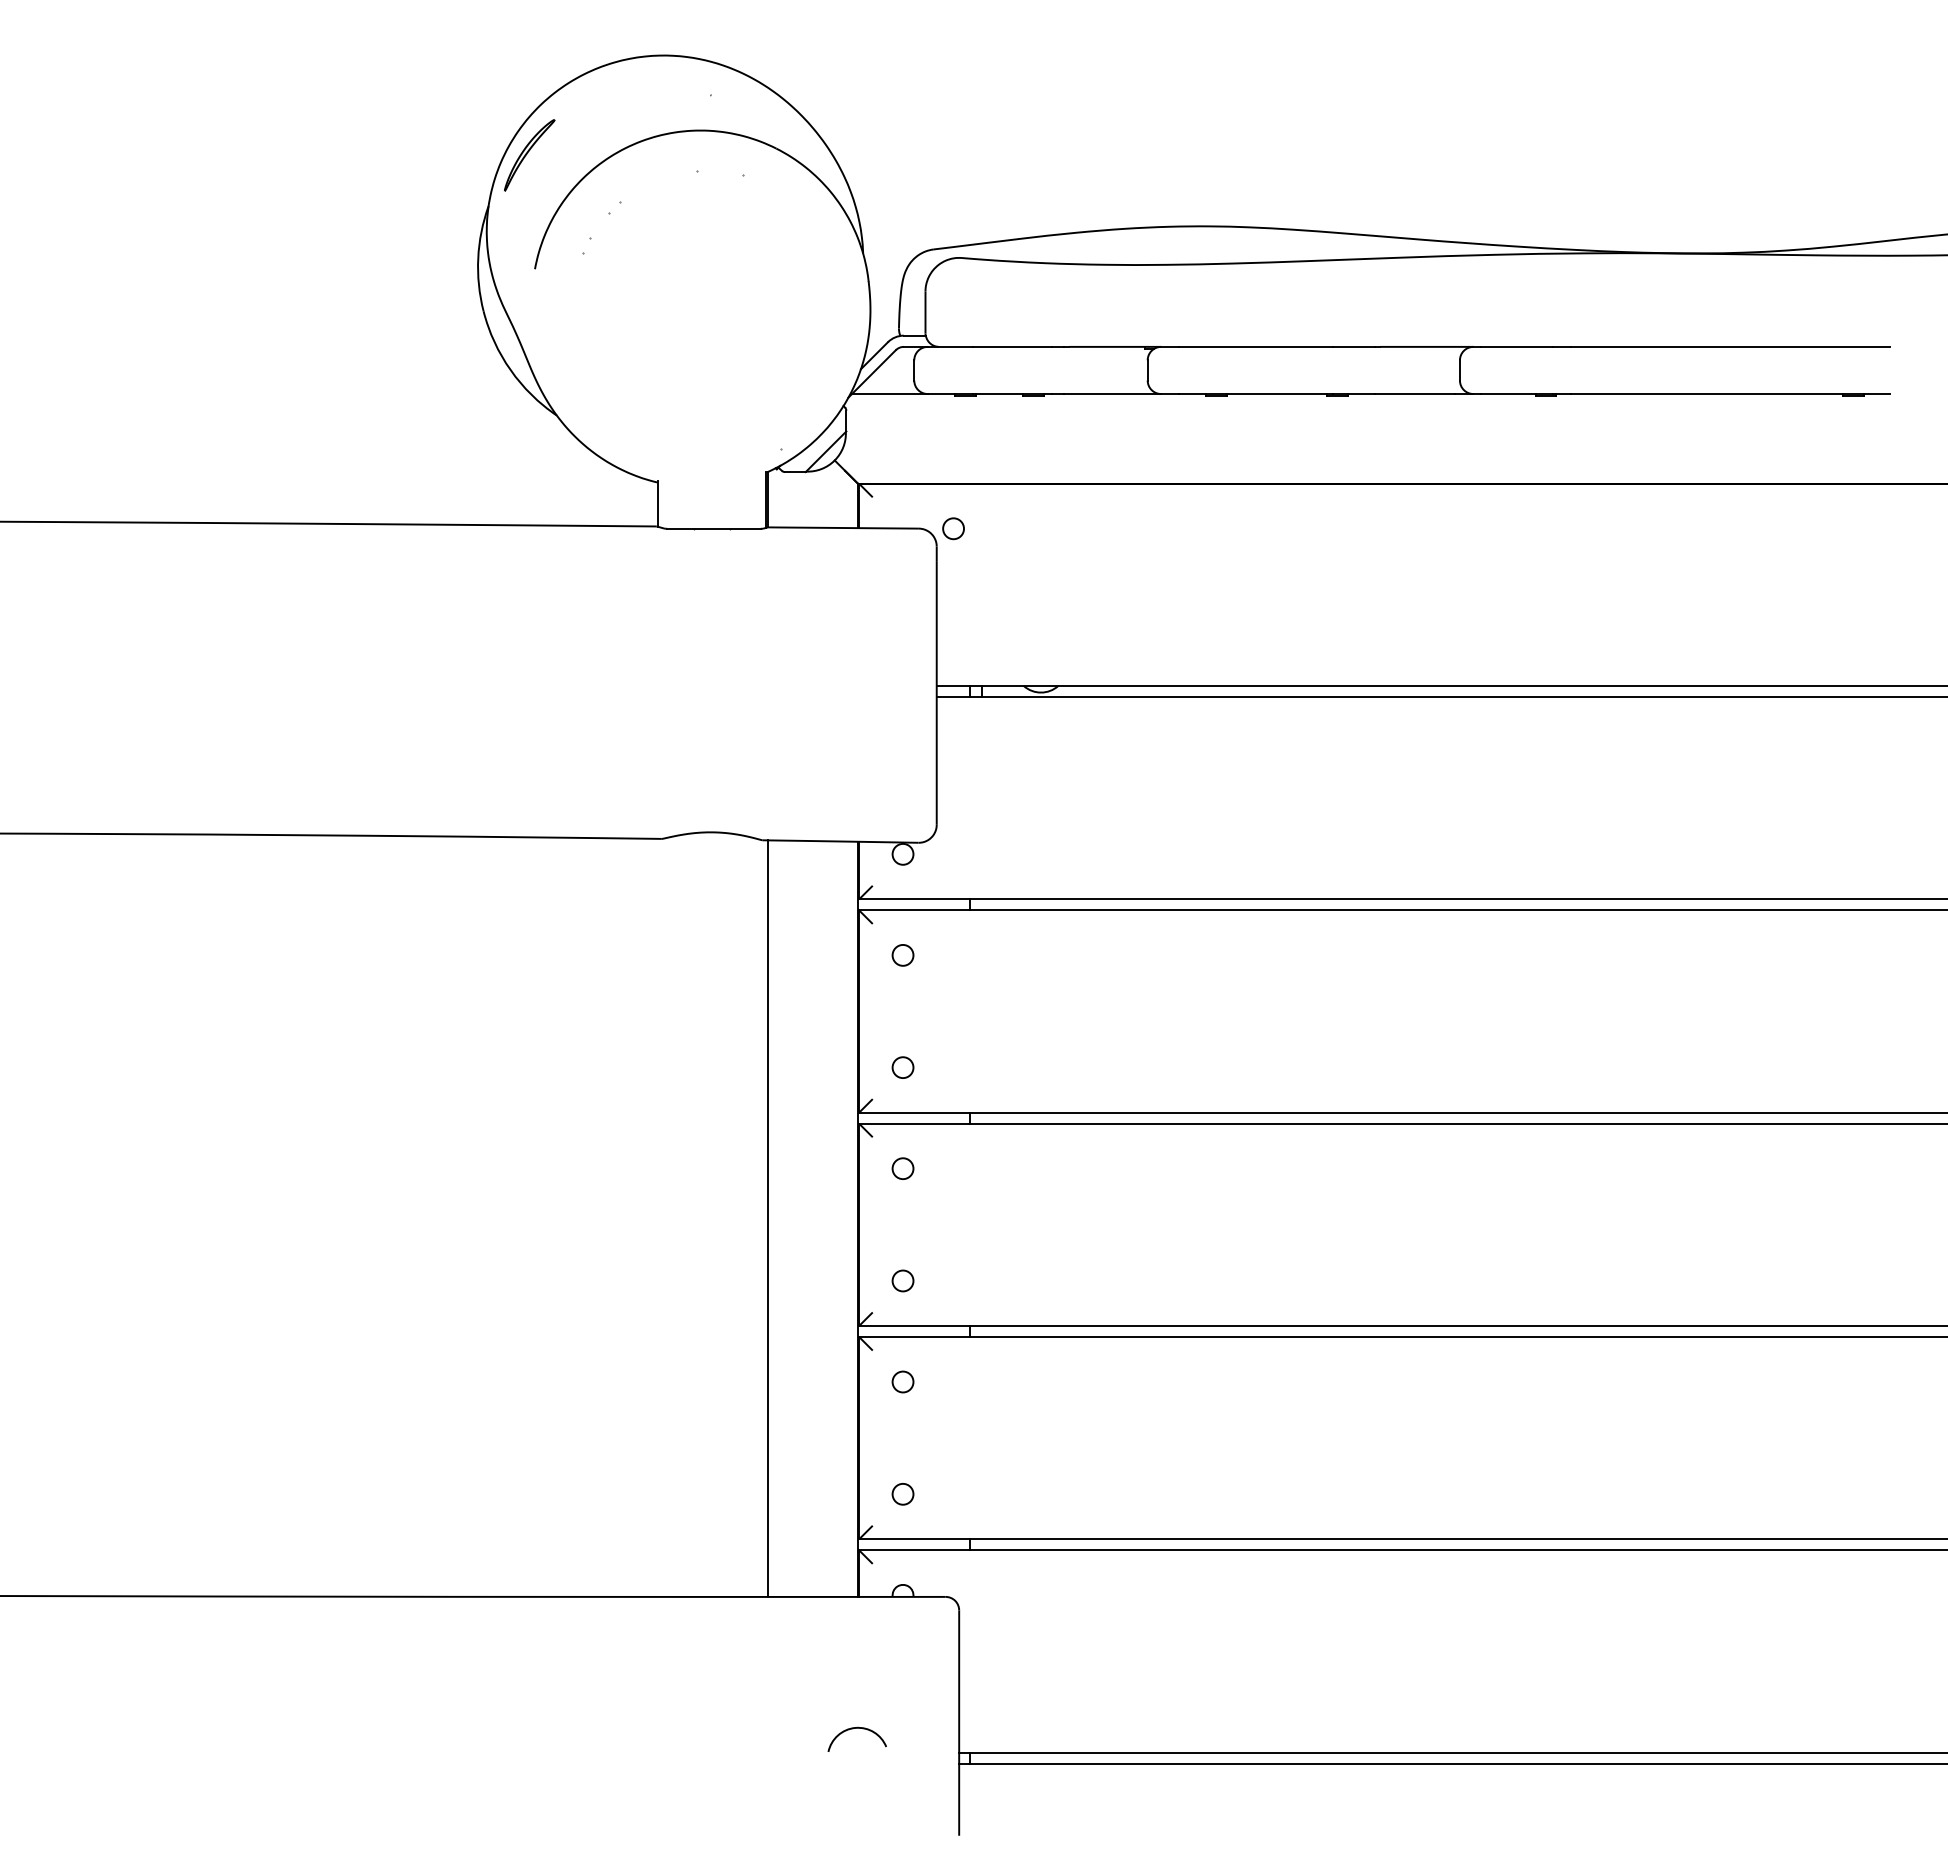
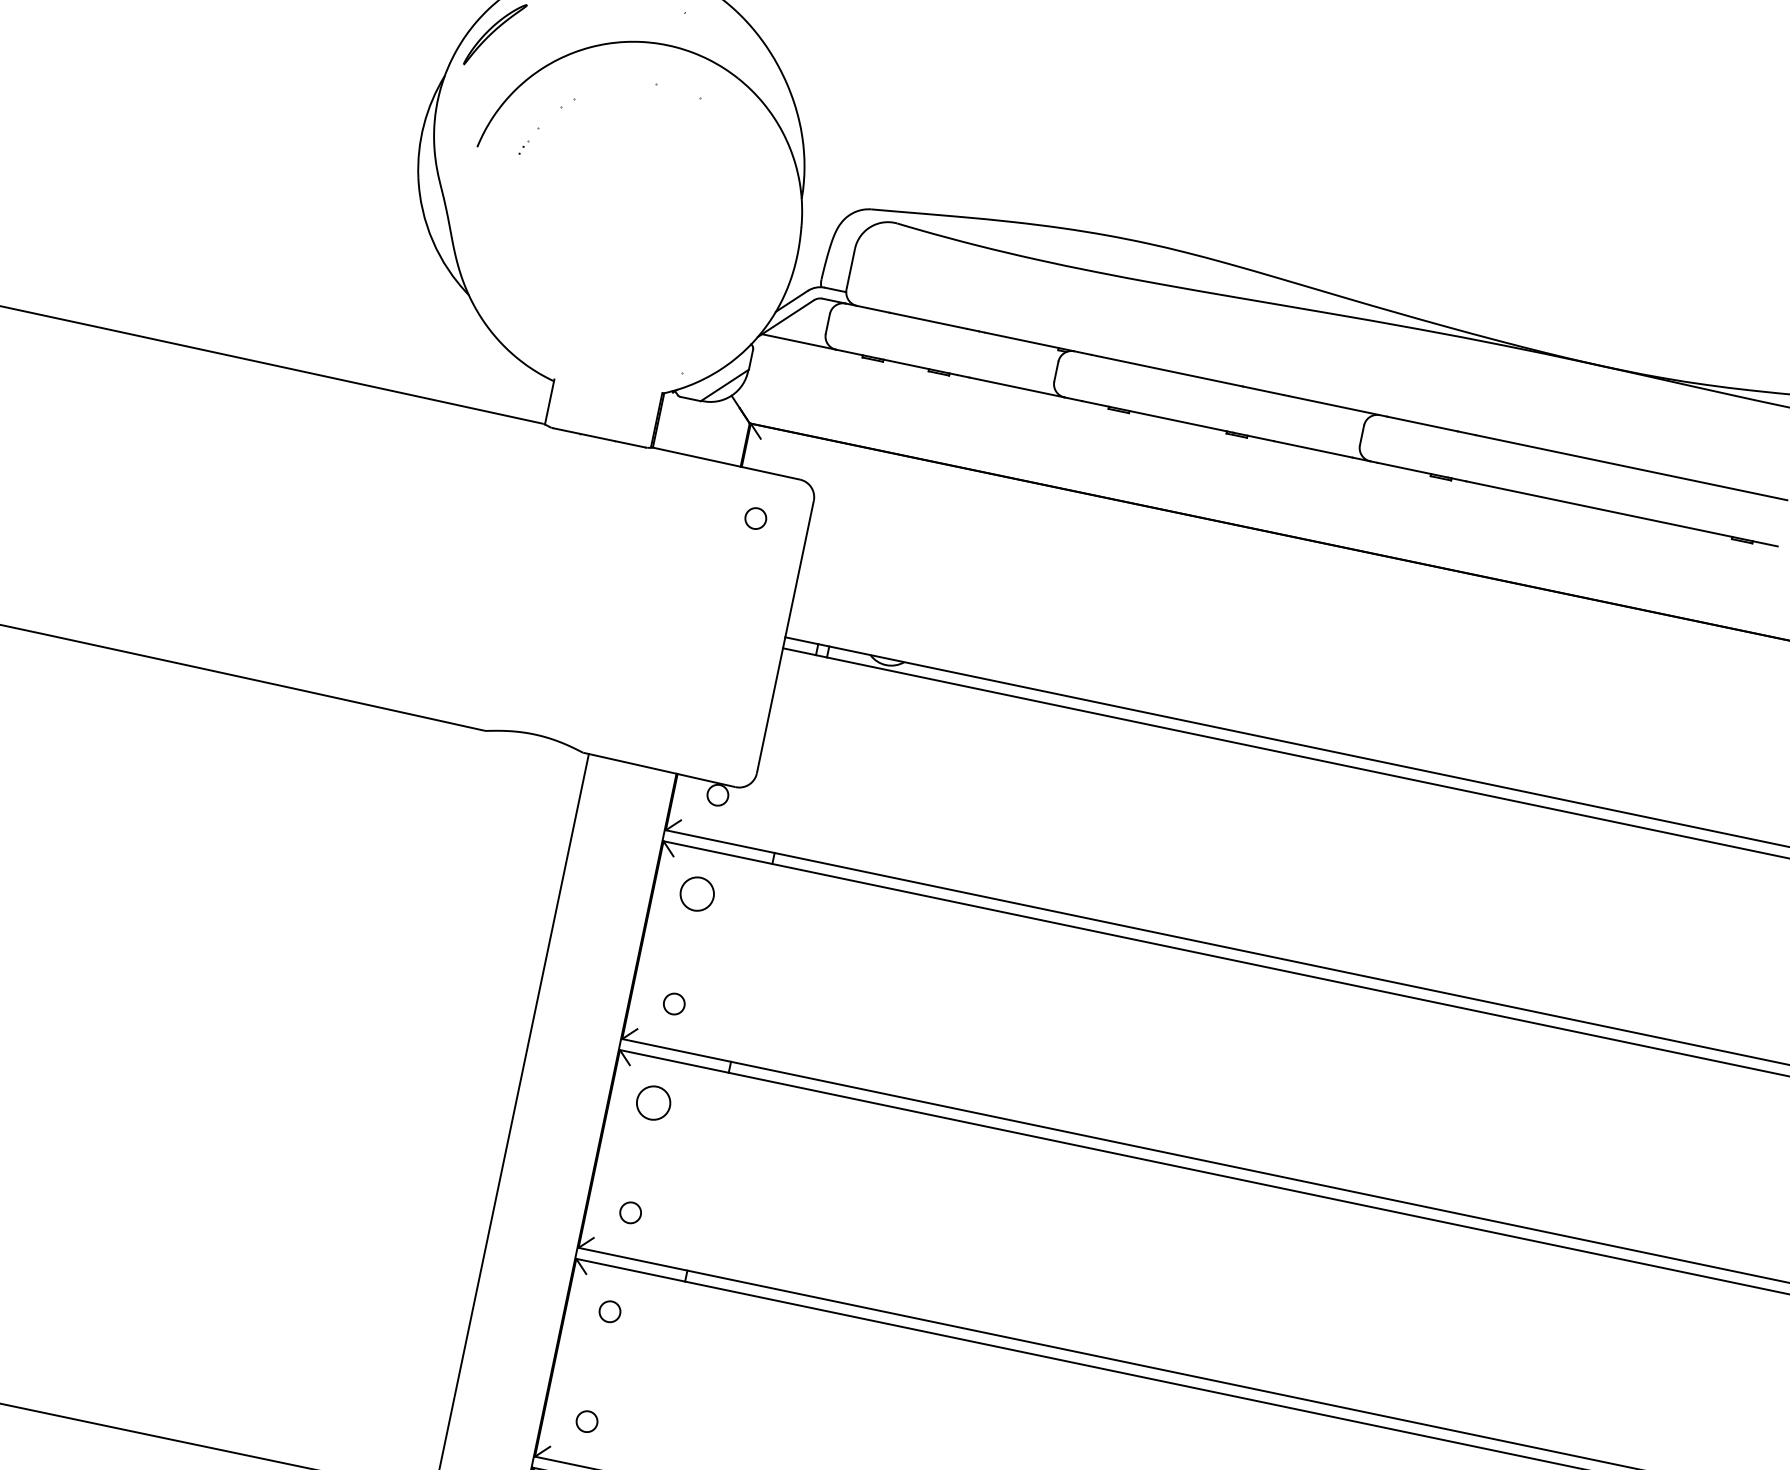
circle: (953, 528) -> (755, 518), moved
circle: (902, 955) -> (696, 894), size x1.6
circle: (902, 1168) -> (653, 1102), size x1.6

